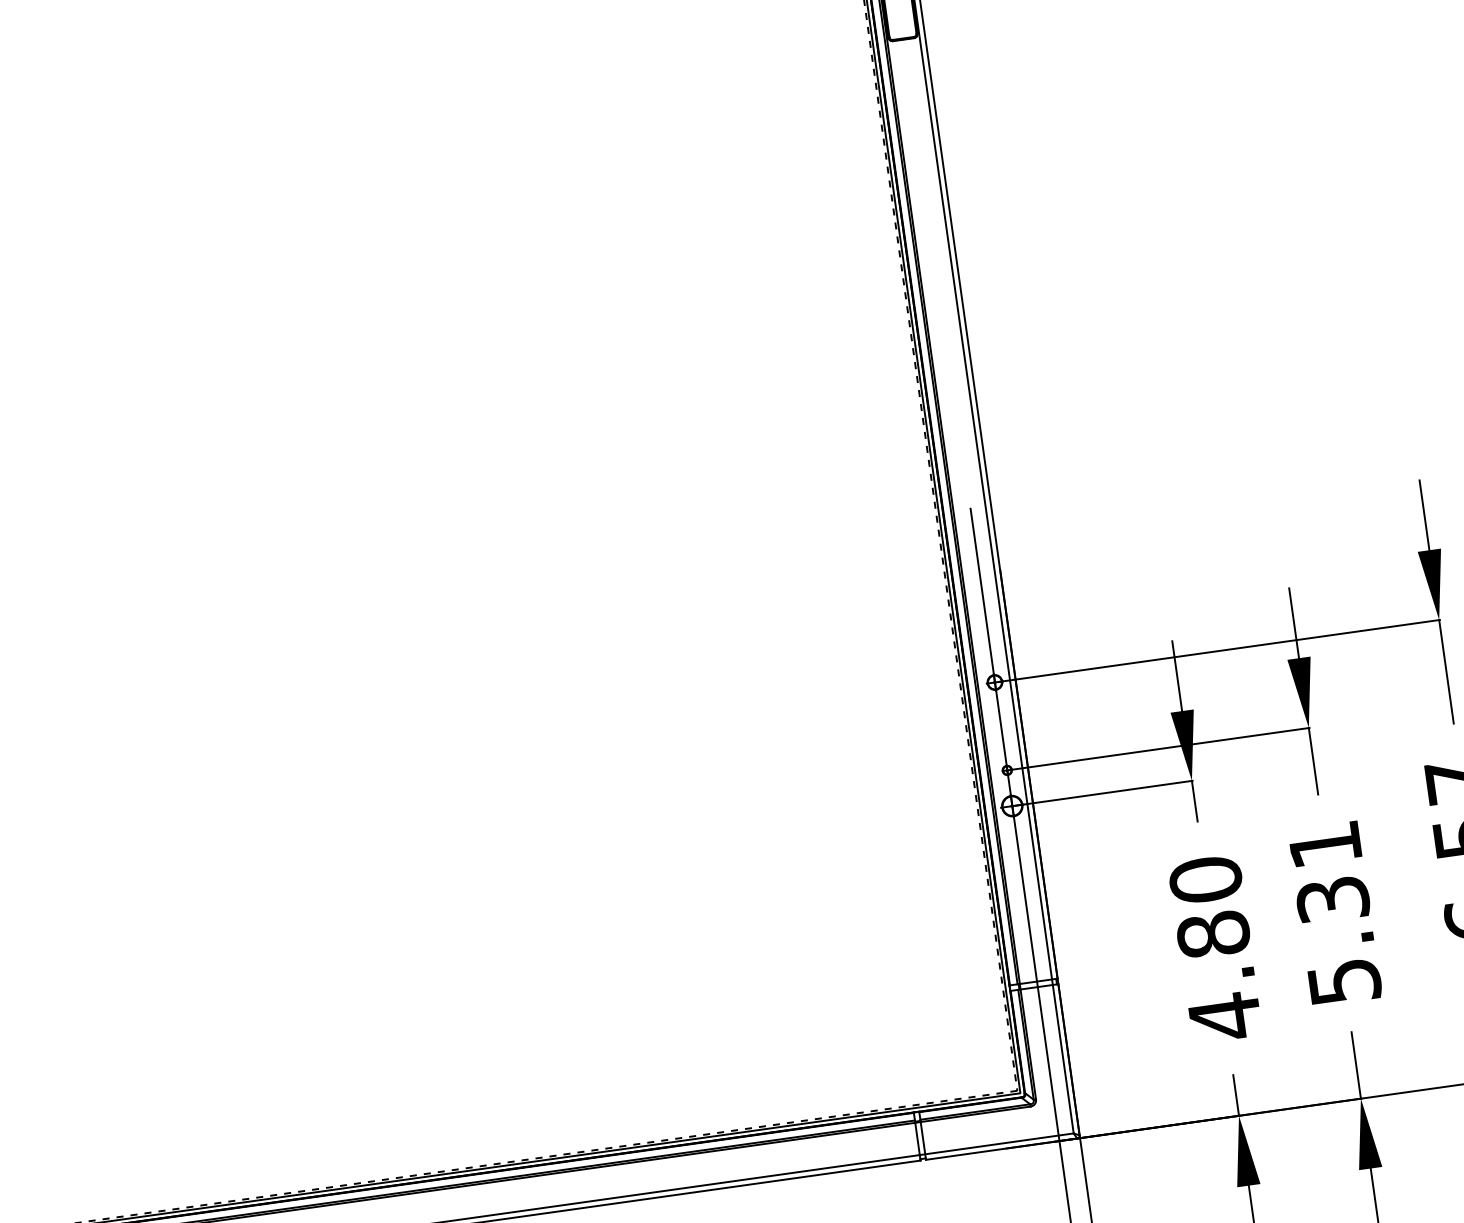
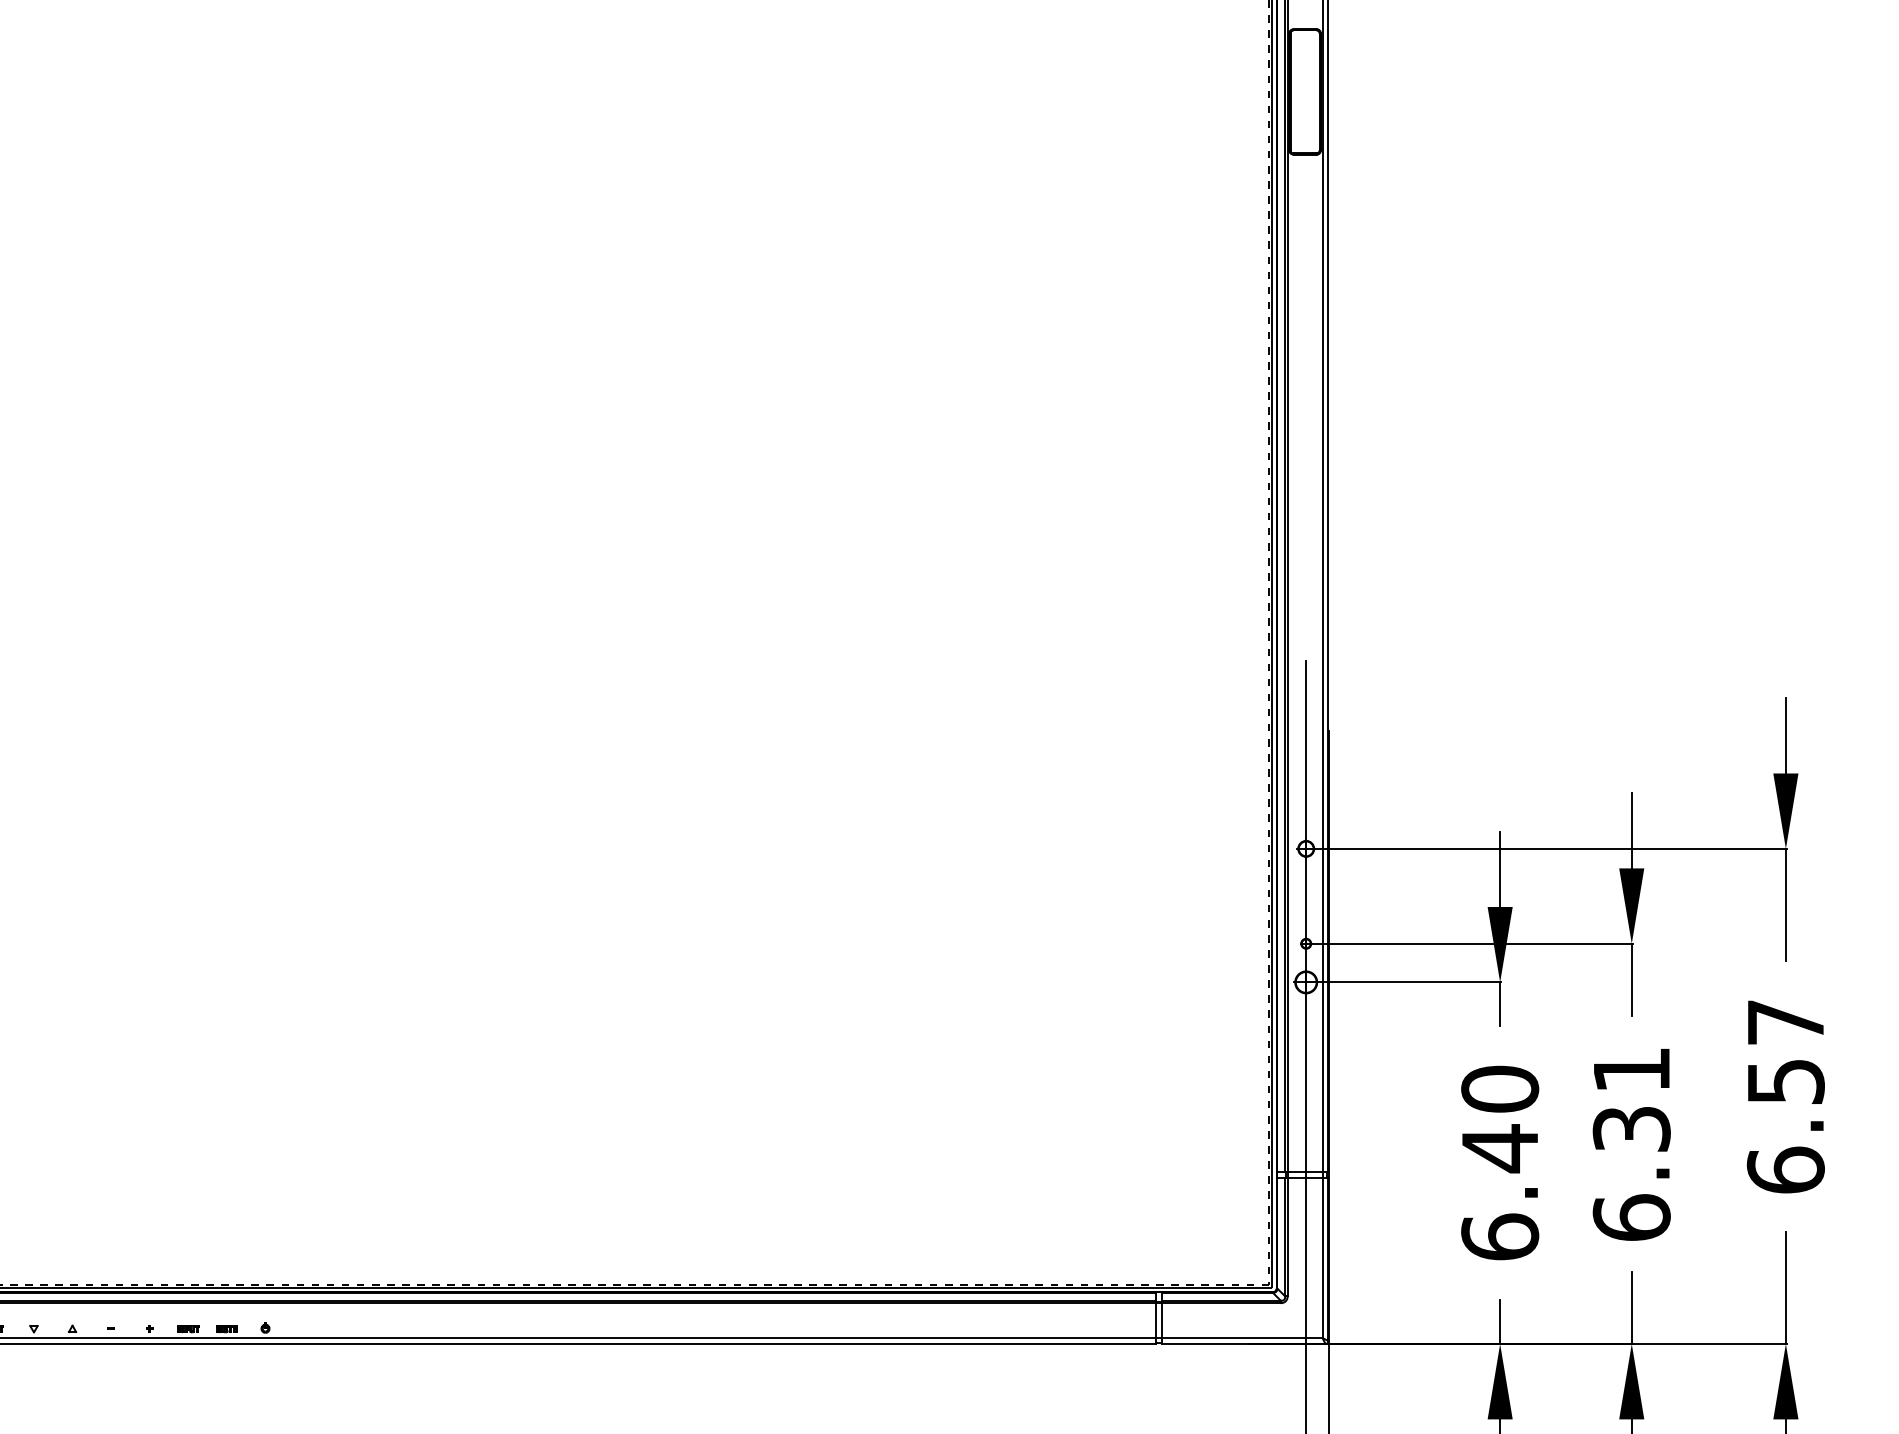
text: (1219, 976) -> (1500, 1193), 4.80 -> 6.40
text: (1344, 981) -> (1631, 1217), 5.31 -> 6.31

